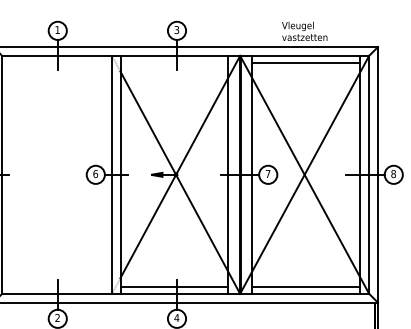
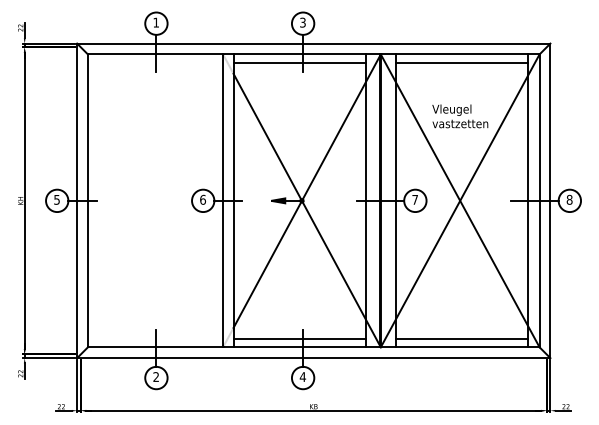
text: (304, 31) -> (460, 116), moved
line: (174, 62) -> (299, 62), added

